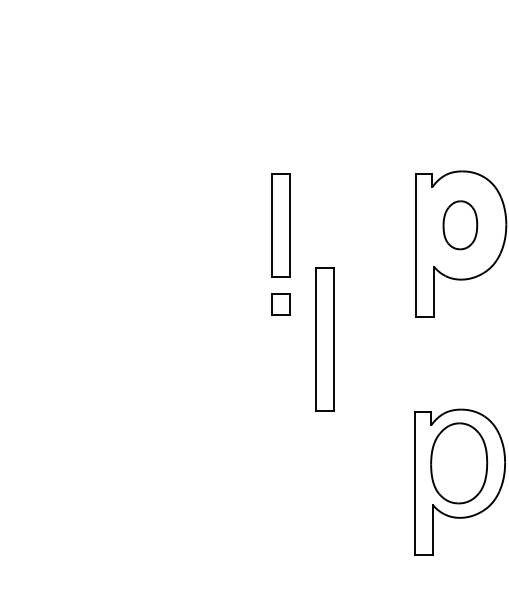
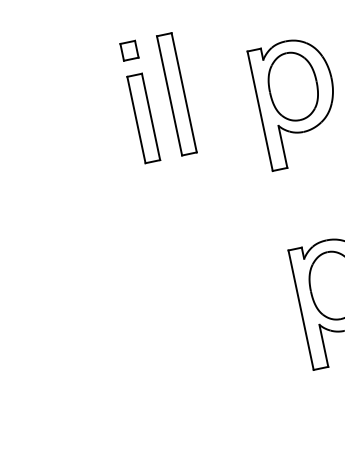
part: (460, 225) -> (293, 86), size x1.67
part: (280, 304) -> (129, 50), moved
part: (324, 339) -> (176, 94), moved

